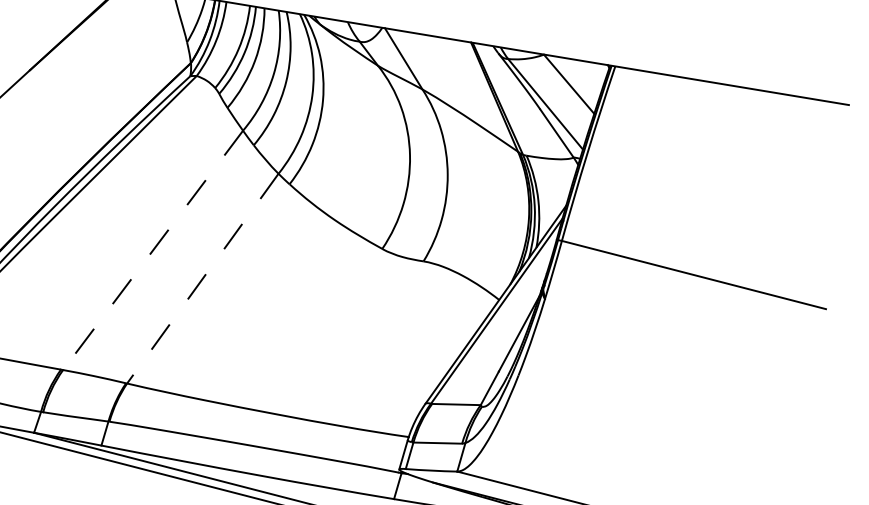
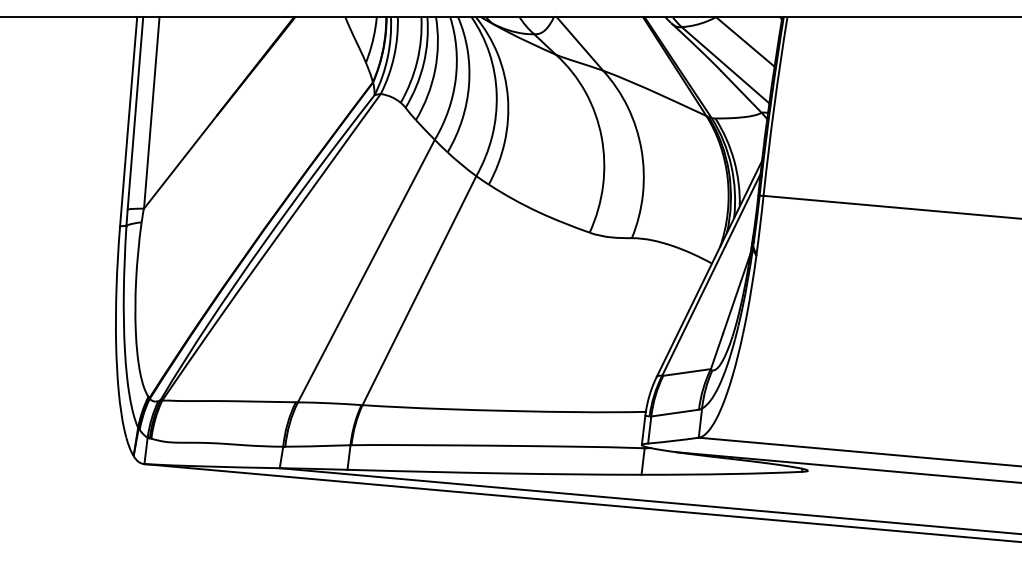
line: (153, 250) -> (366, 271), dashed -> solid
line: (202, 278) -> (419, 290), dashed -> solid

